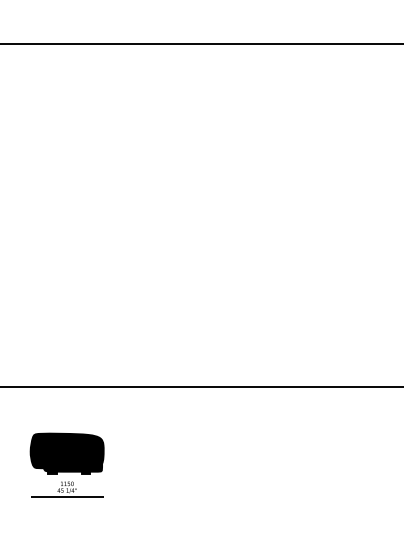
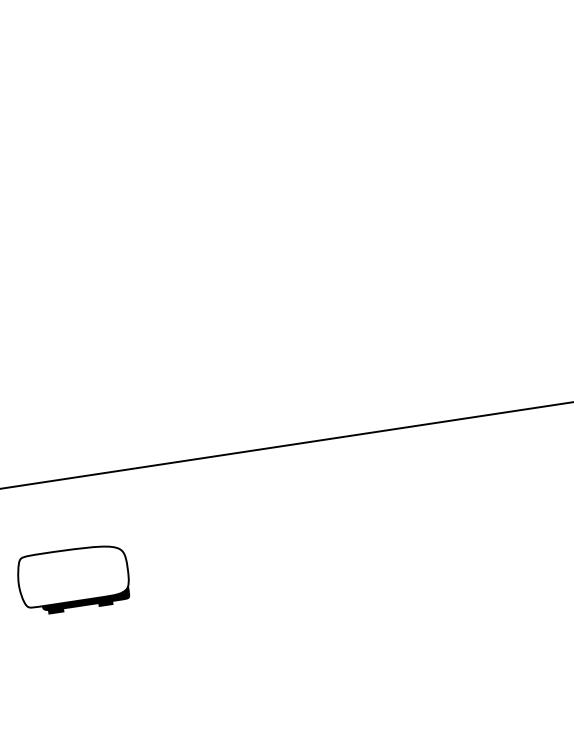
fill: (66, 450) -> (71, 574), removed
part: (67, 489) -> (82, 632), removed

